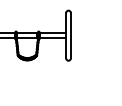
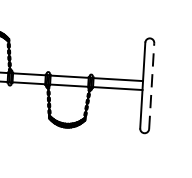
line: (70, 35) -> (150, 85), solid -> dashed

